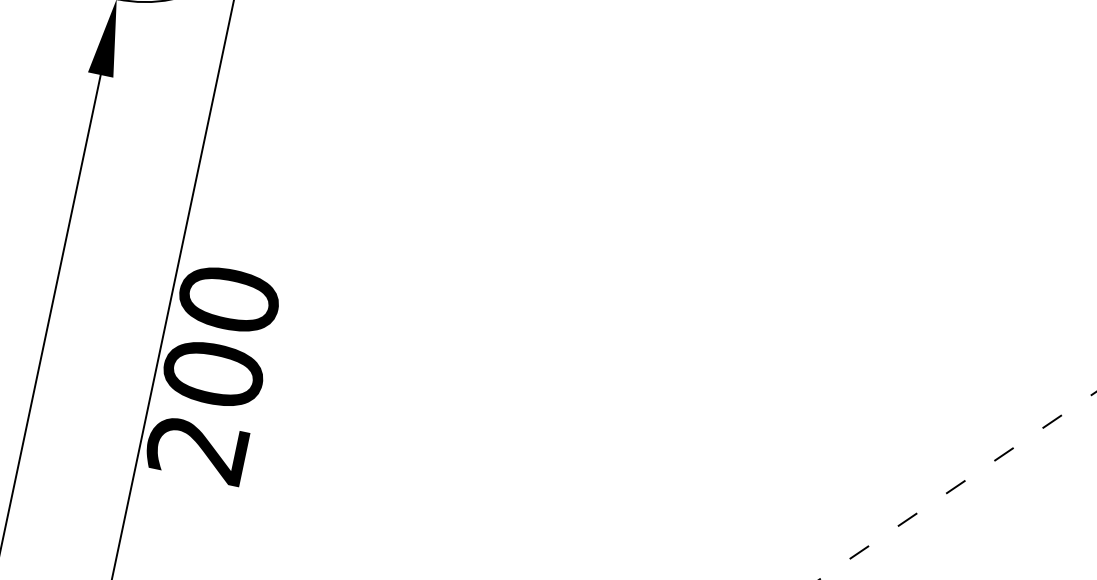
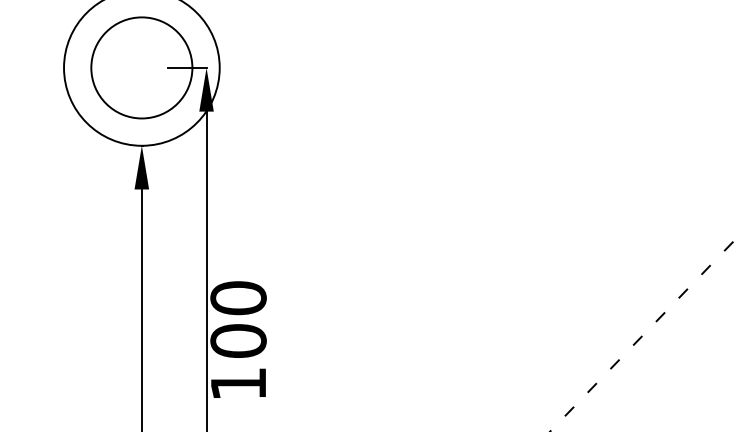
text: (195, 449) -> (237, 384), 200 -> 100

